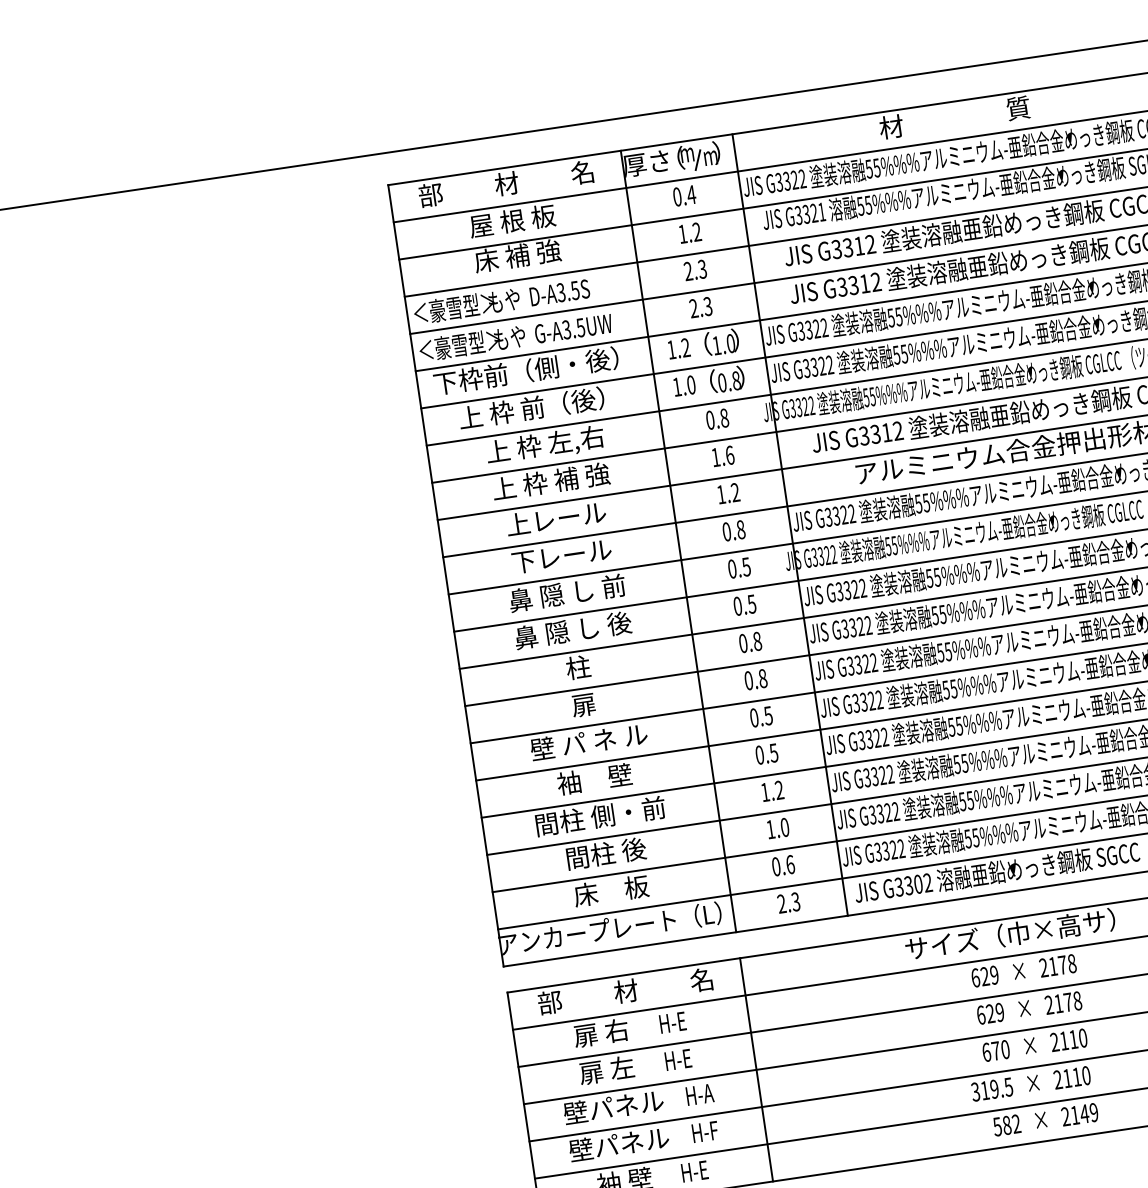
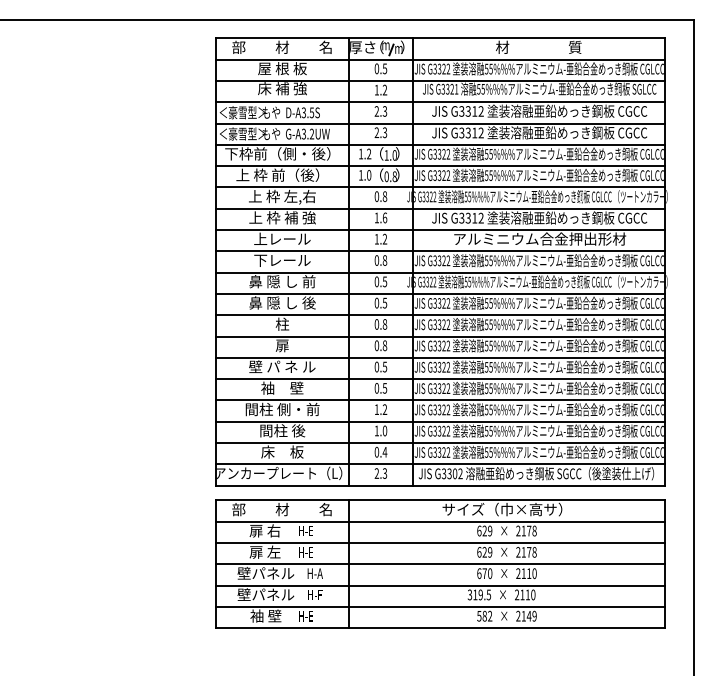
text: (690, 194) -> (384, 68), 0.4 -> 0.5
text: (579, 326) -> (311, 133), G-A3.5UW -> G-A3.2UW
text: (789, 863) -> (384, 451), 0.6 -> 0.4

